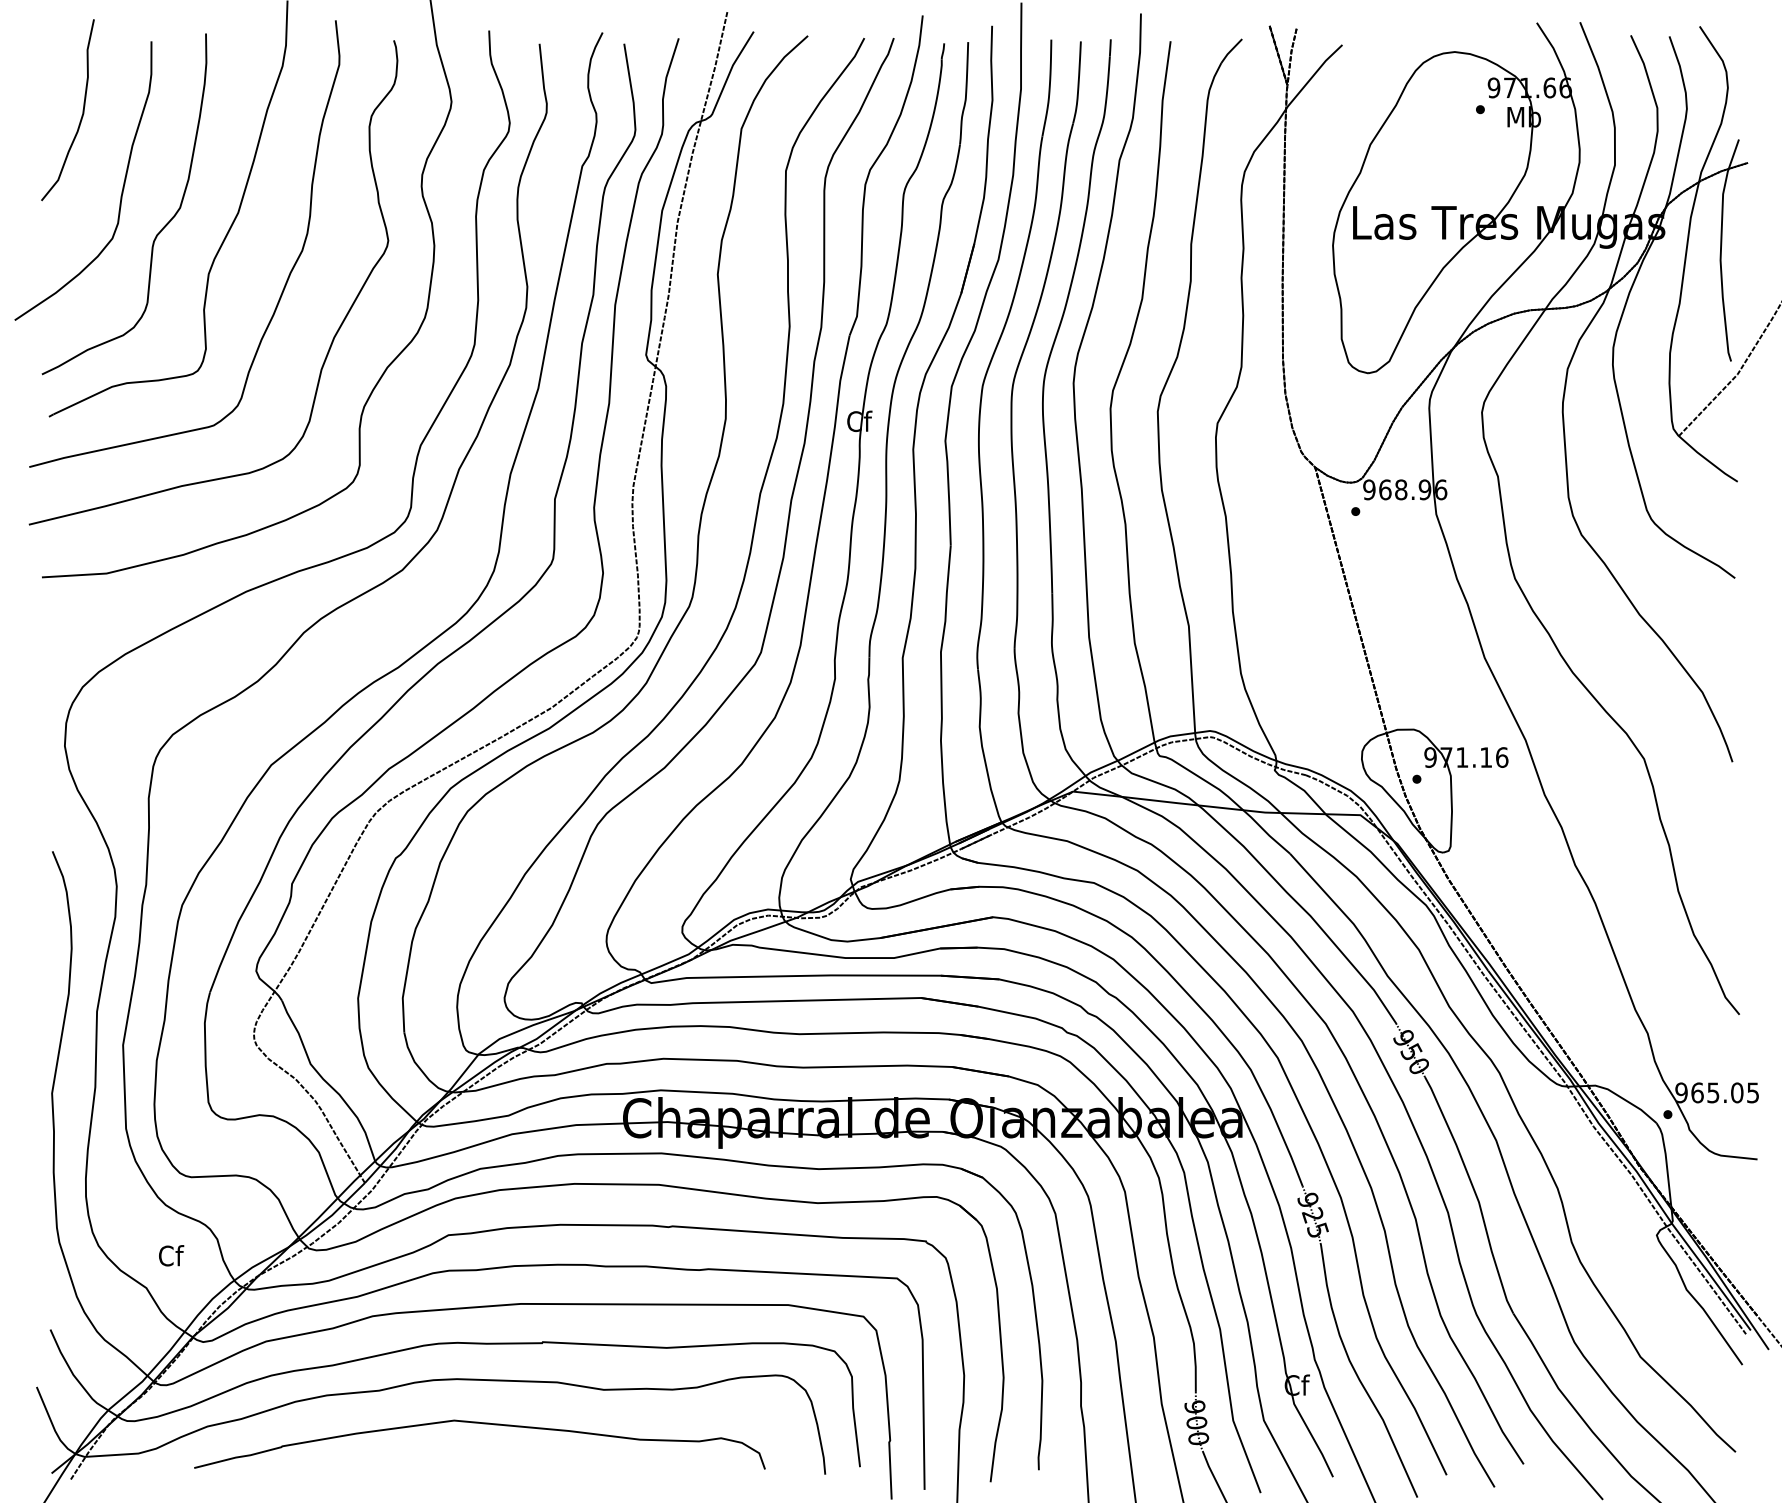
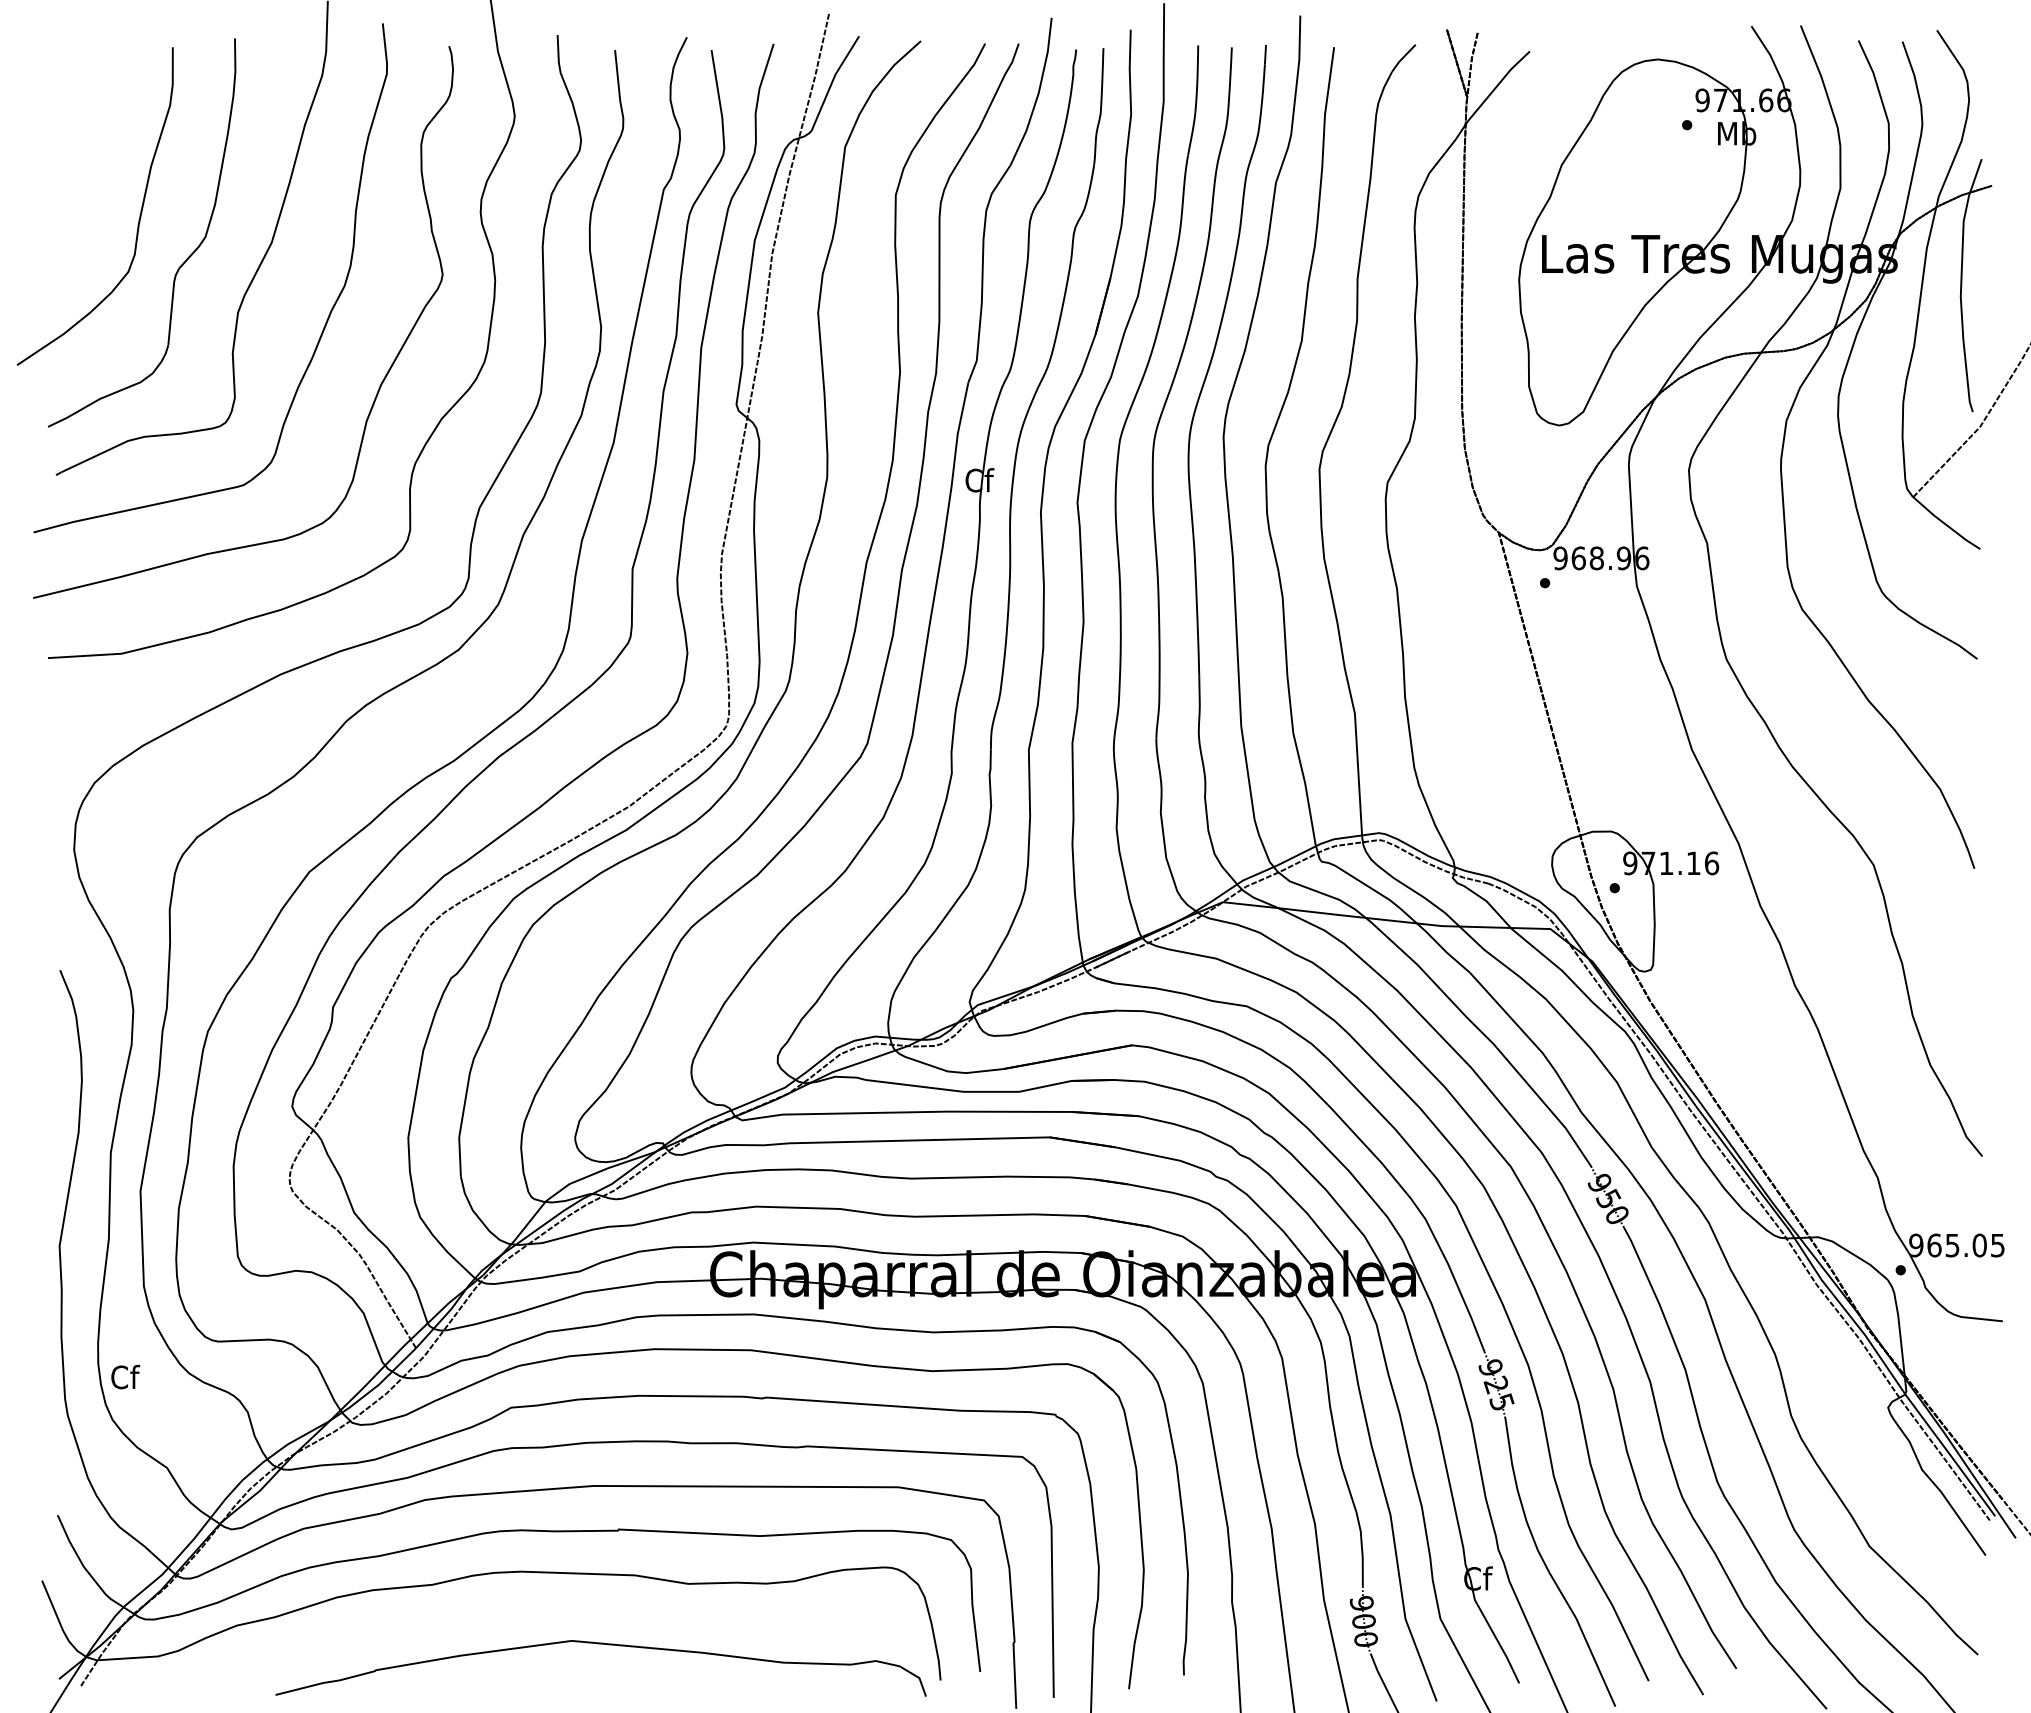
curve: (82, 109) -> (94, 125), removed
text: (171, 1256) -> (125, 1377), moved
curve: (479, 1423) -> (600, 1644), moved

